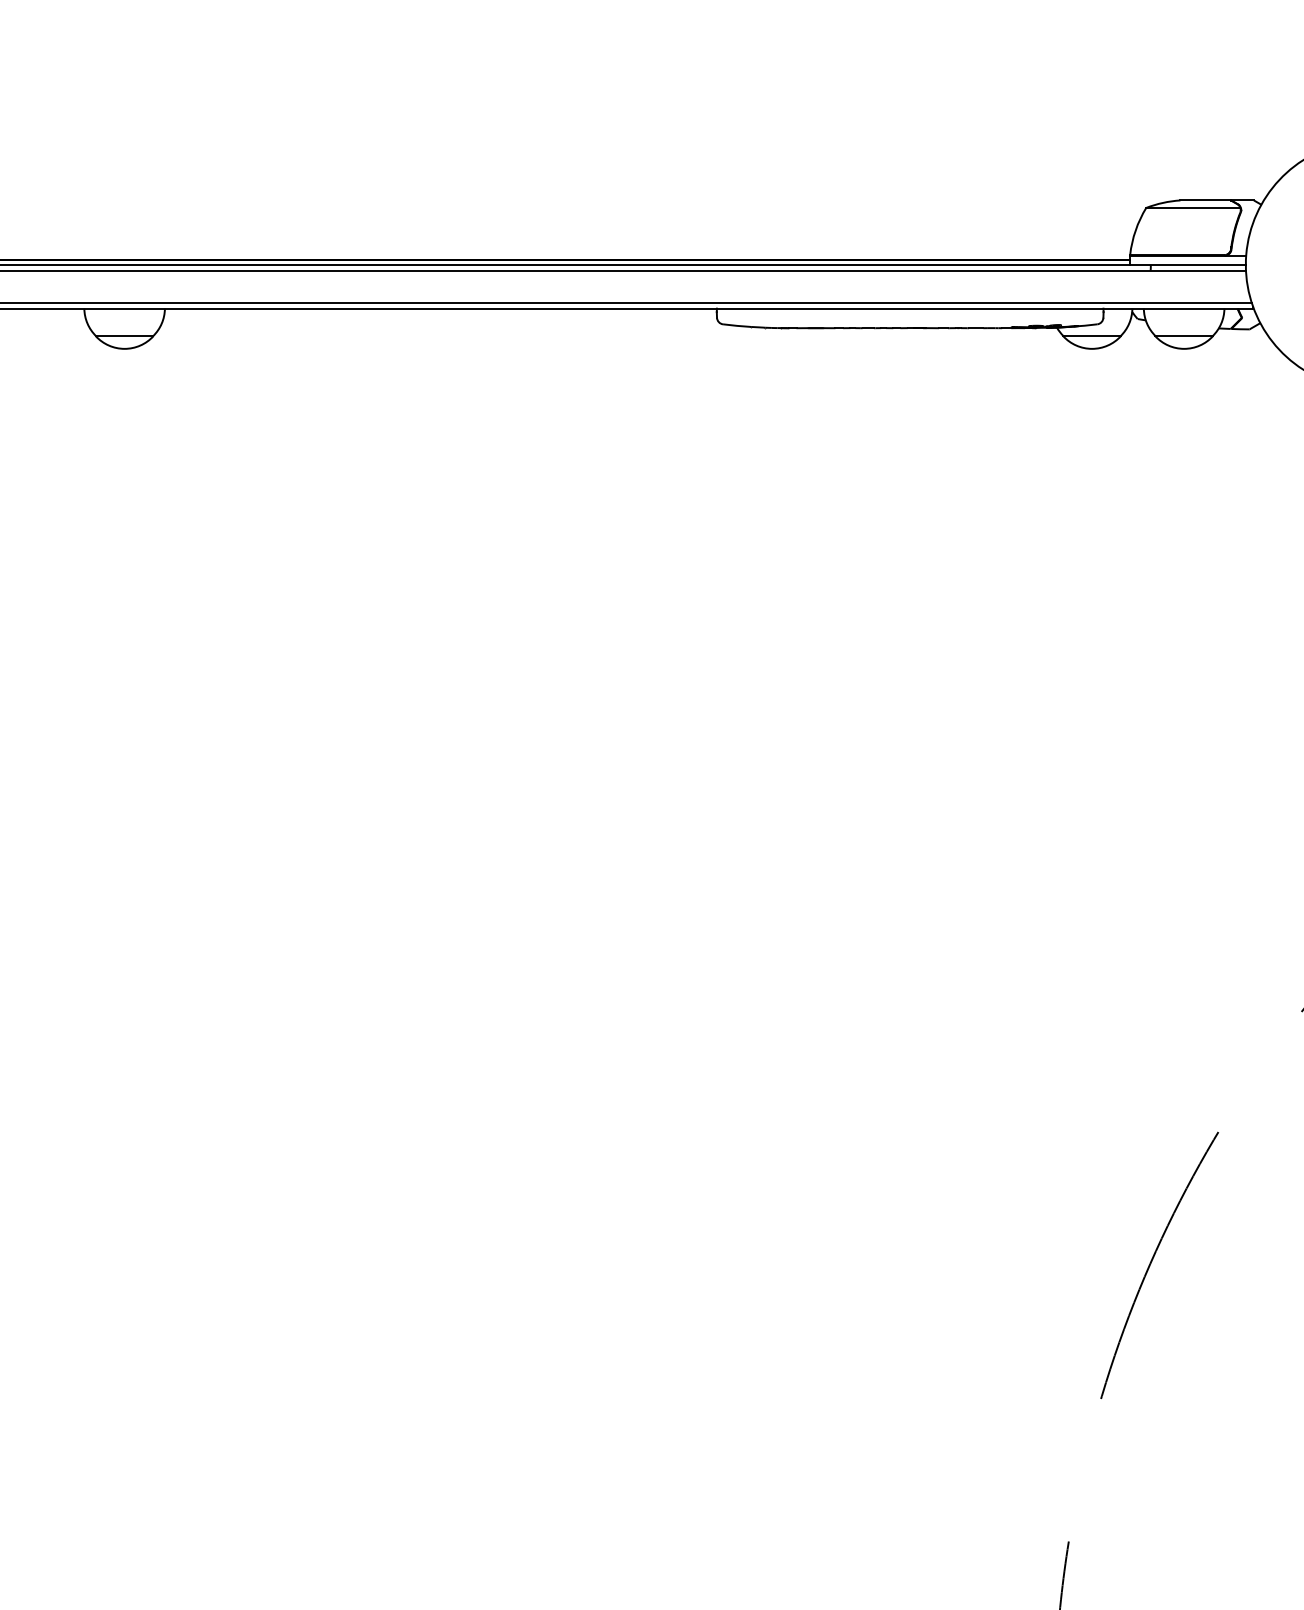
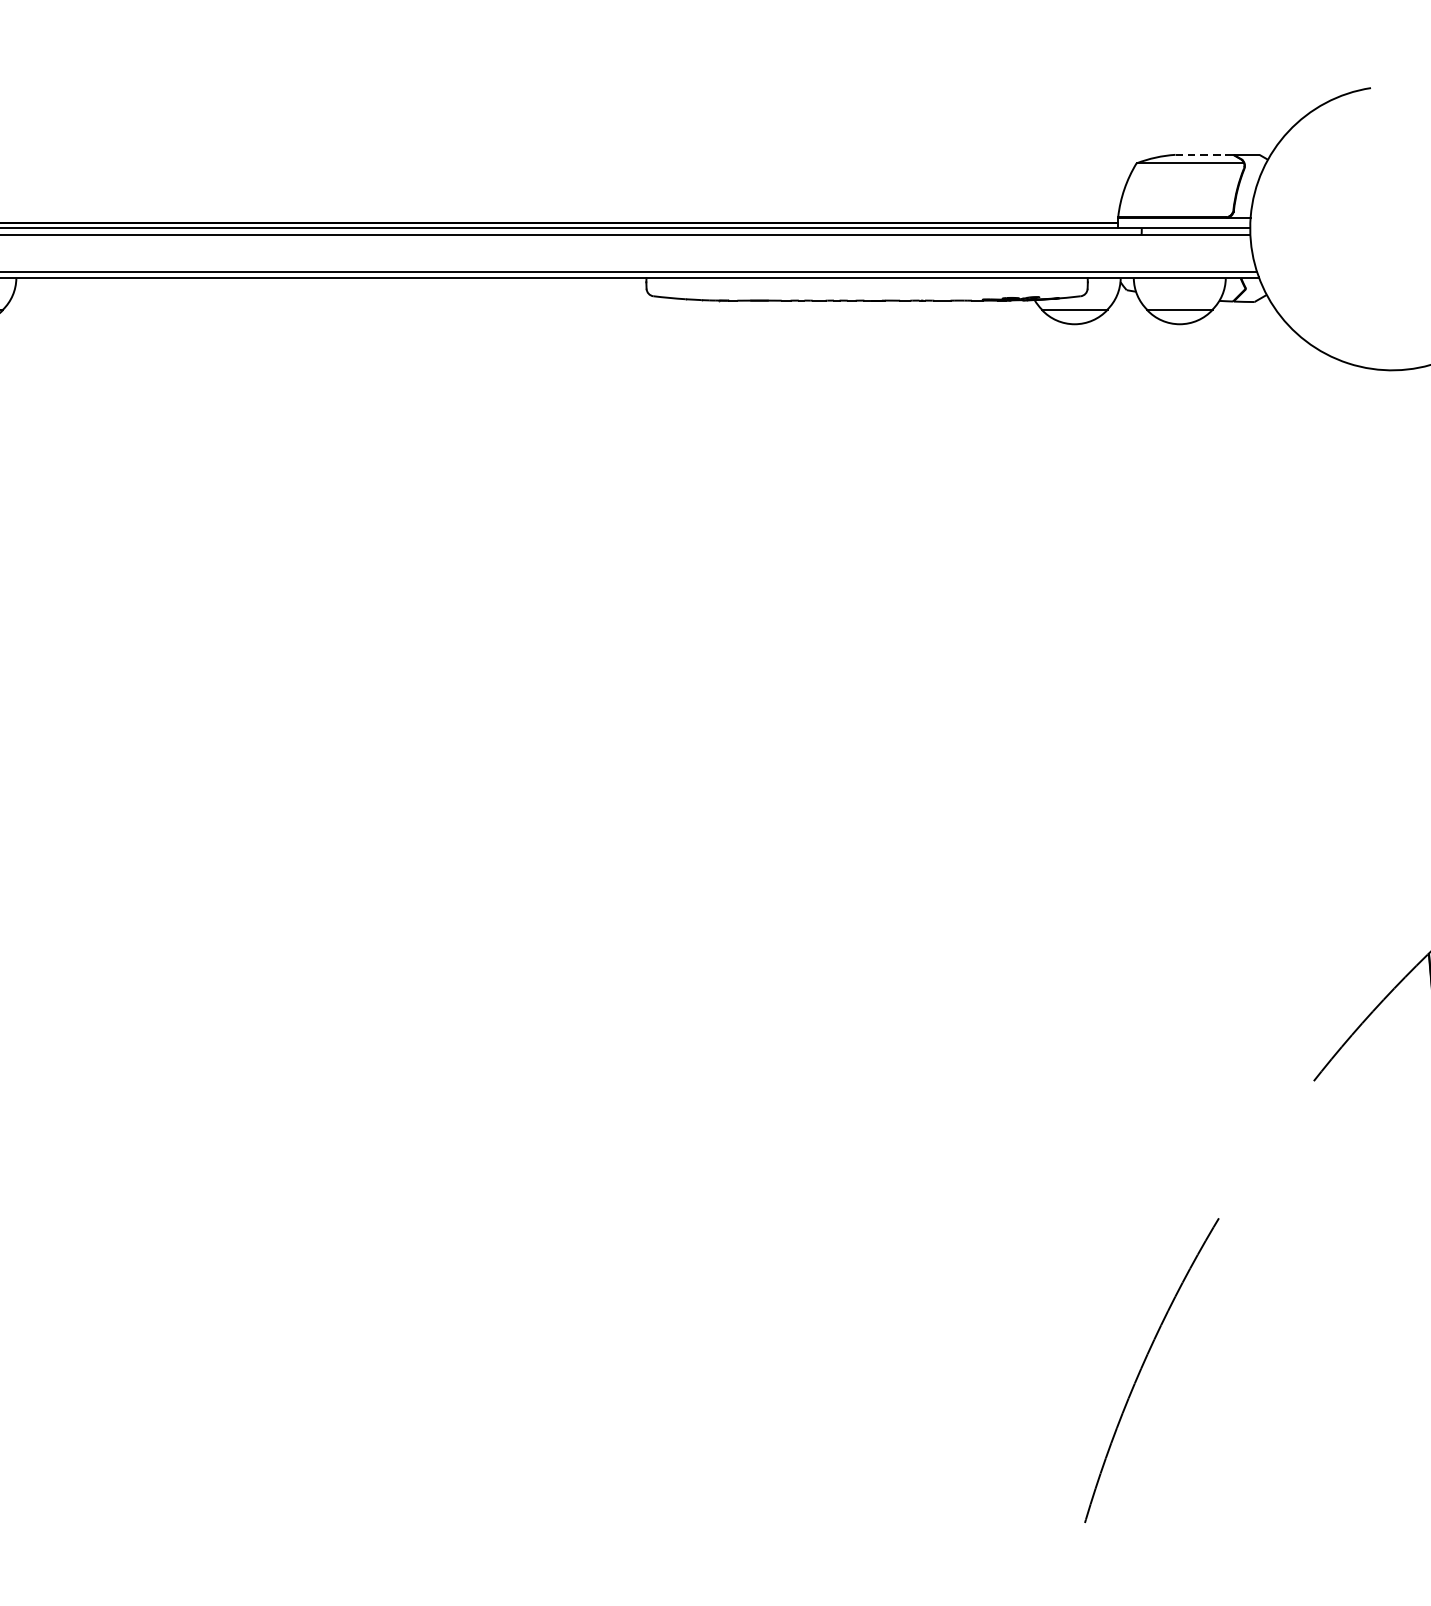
line: (1205, 200) -> (1204, 154), solid -> dashed

